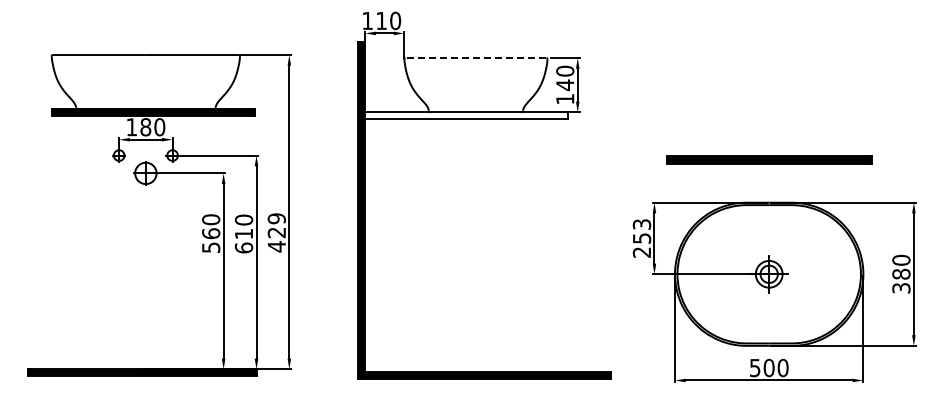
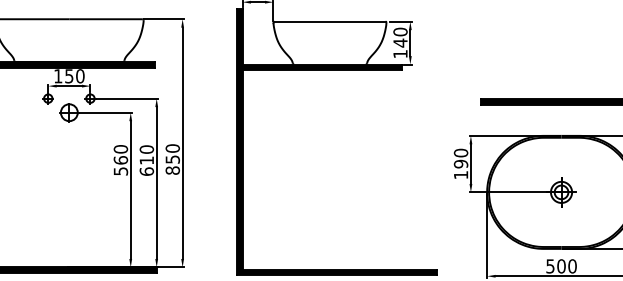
line: (475, 58) -> (329, 22), dashed -> solid
fill: (466, 115) -> (322, 67), added
text: (145, 127) -> (69, 76), 180 -> 150
text: (276, 232) -> (172, 159), 429 -> 850
text: (641, 238) -> (460, 164), 253 -> 190

